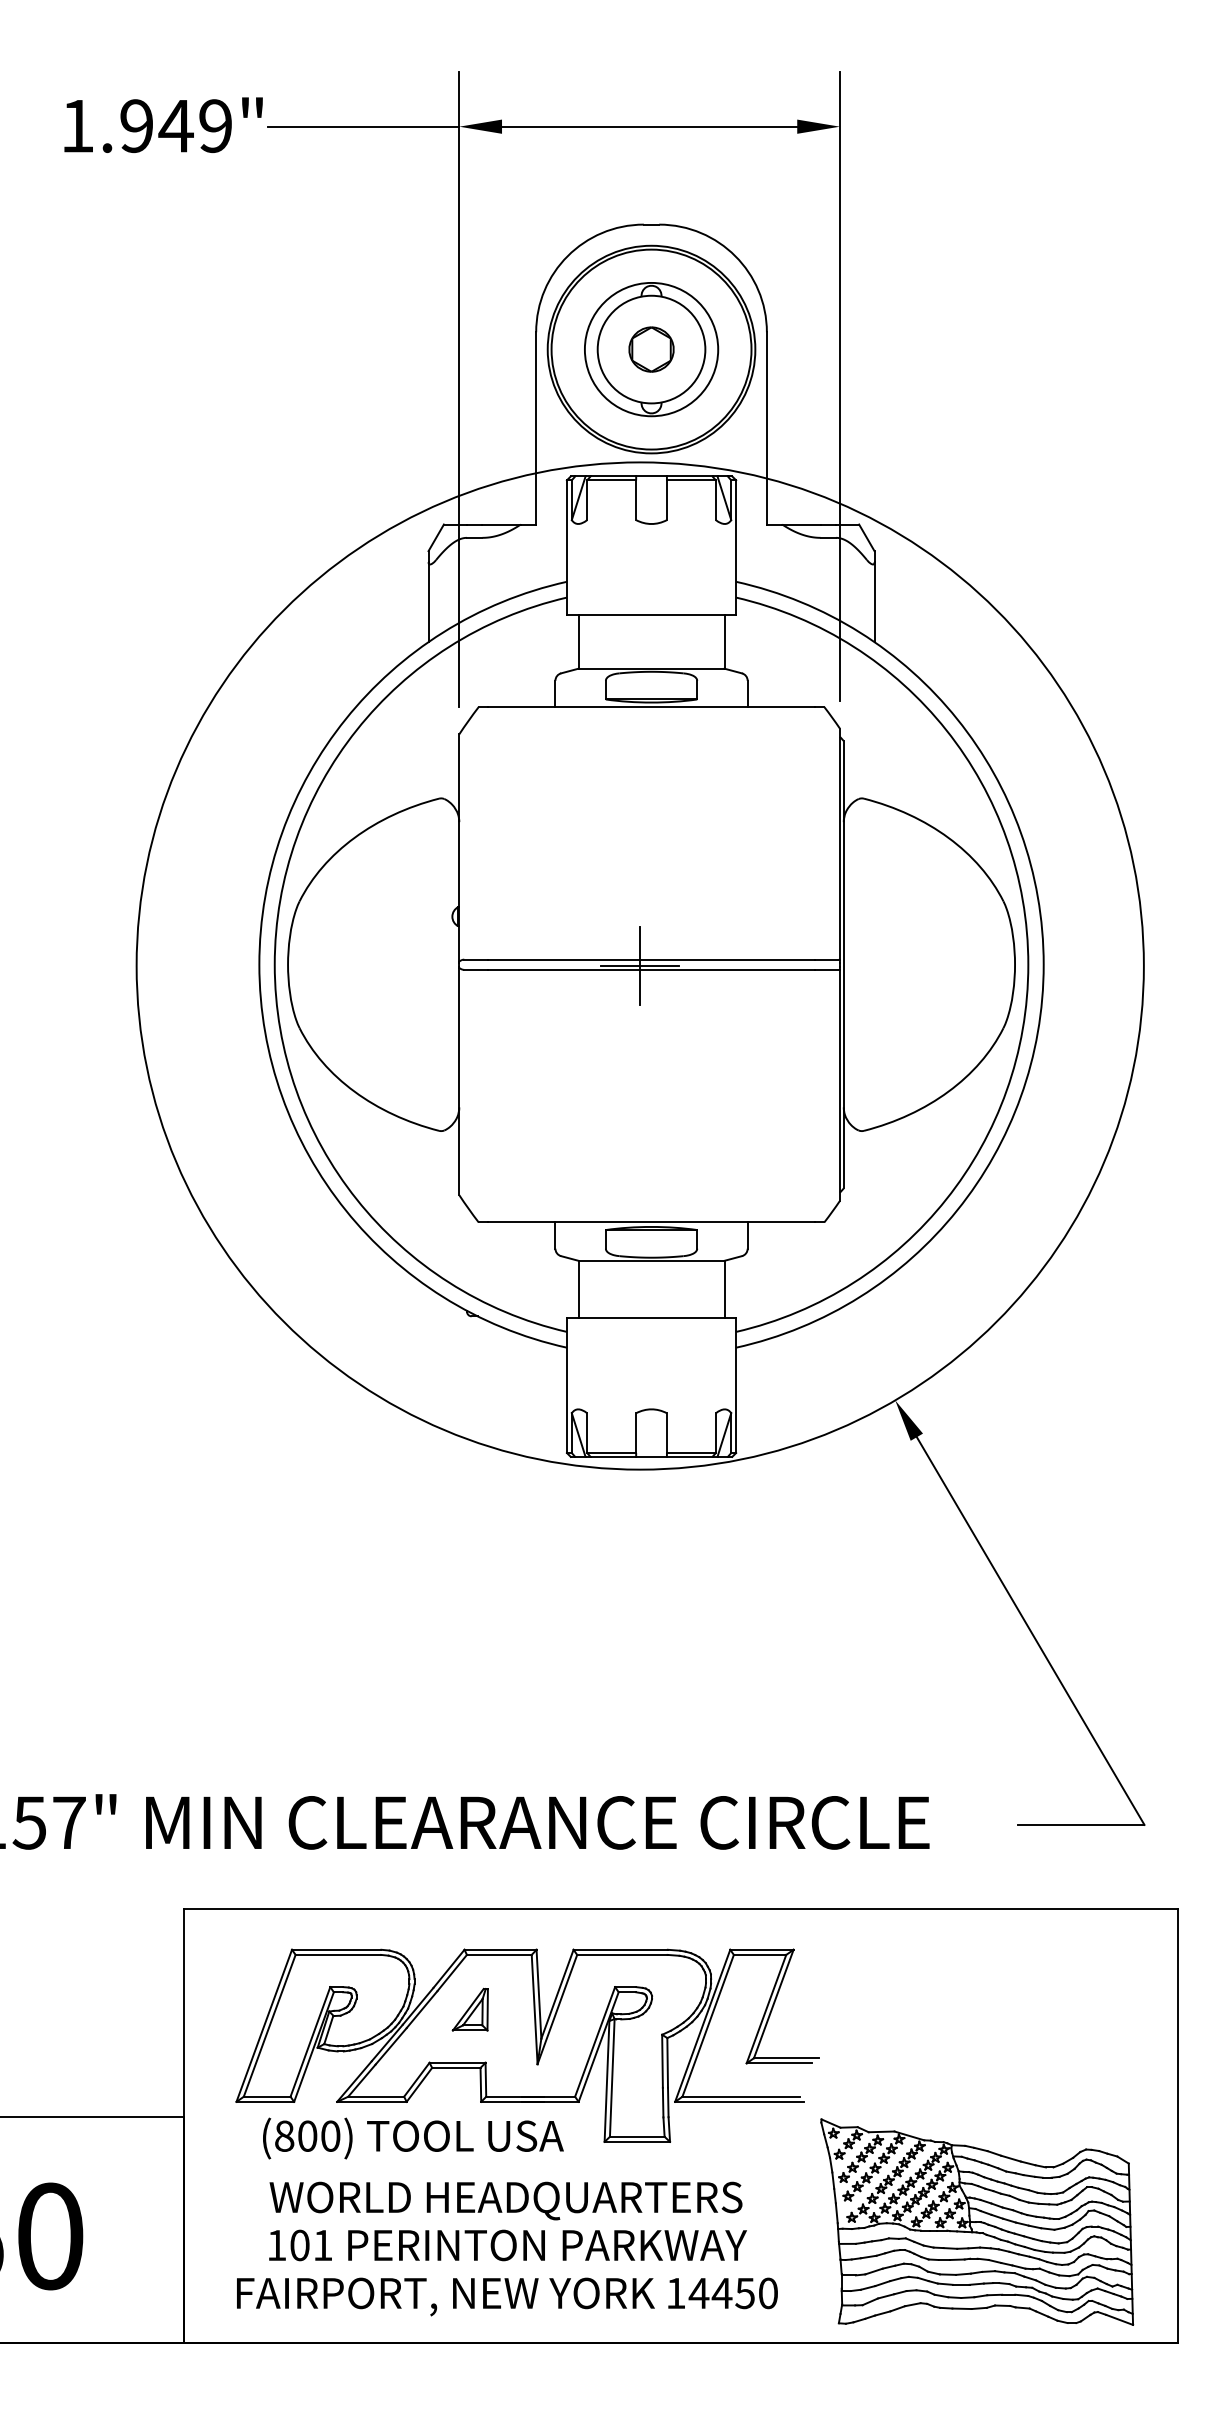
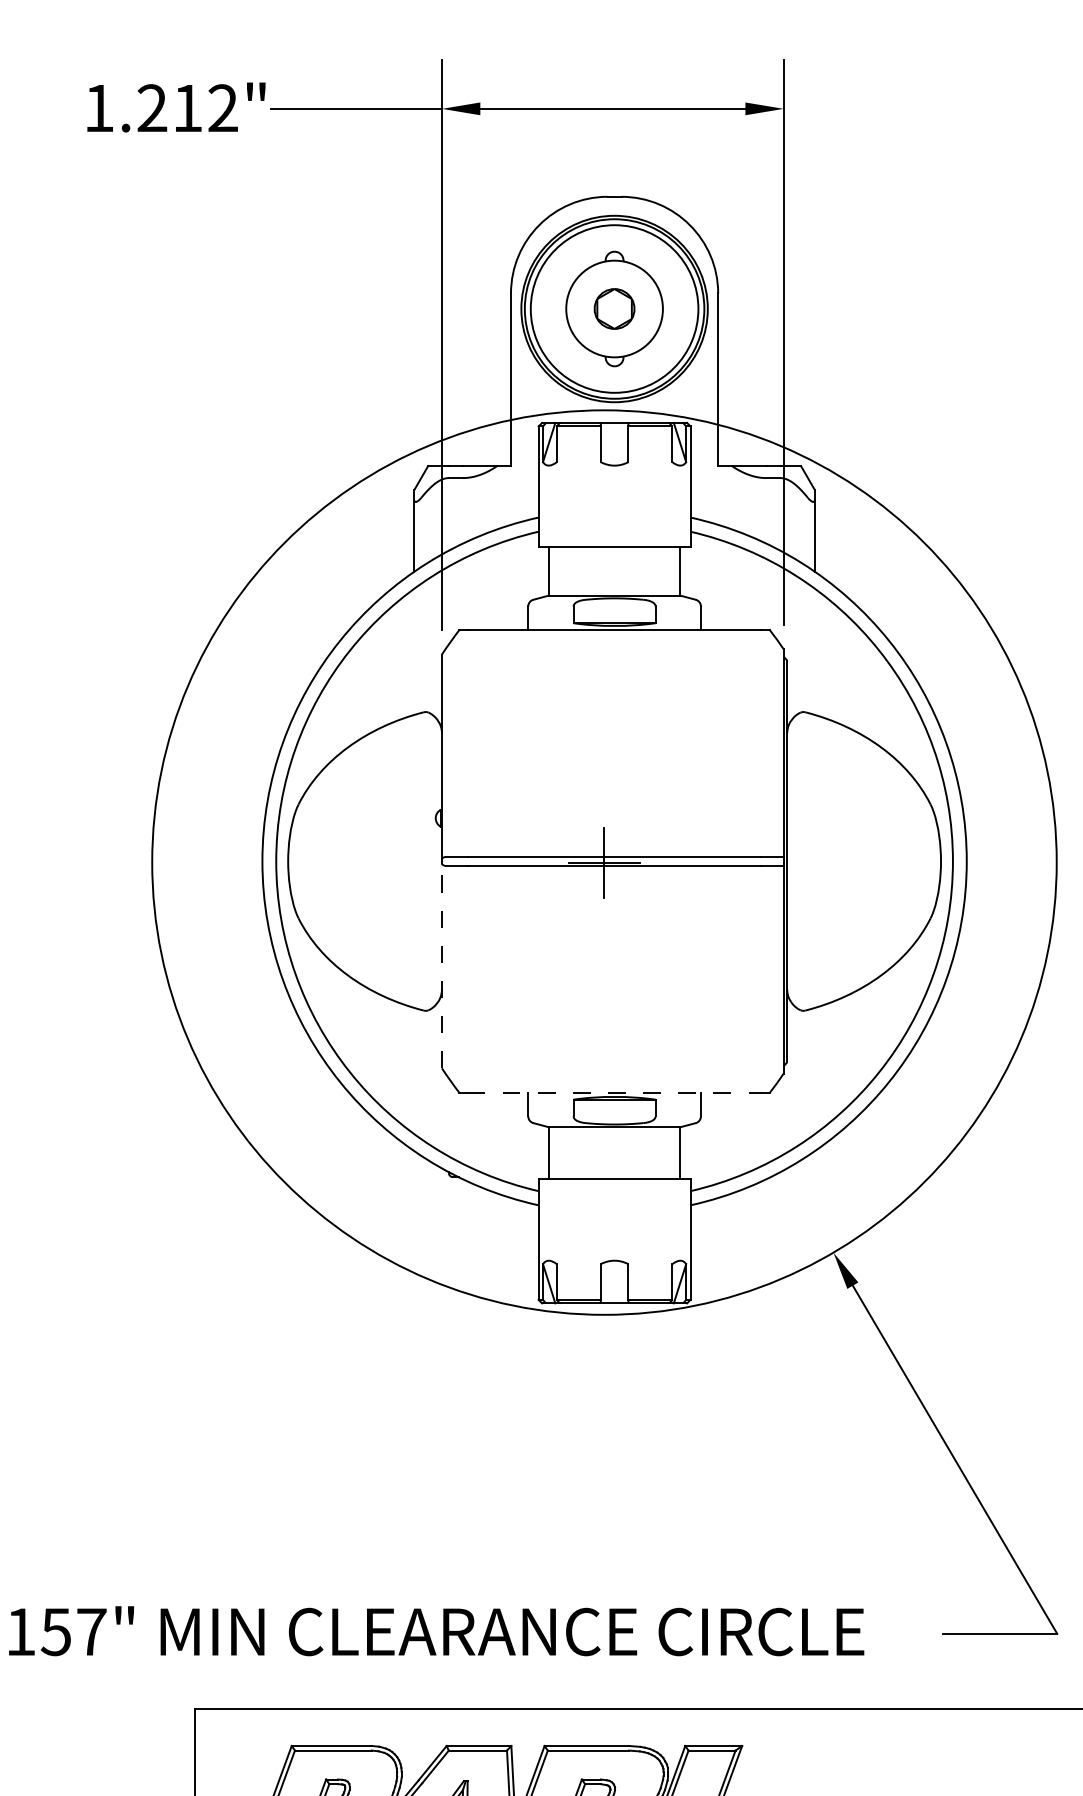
text: (176, 126) -> (188, 108), 1.949" -> 1.212"
circle: (651, 349) -> (614, 308), size x1.4
line: (459, 1081) -> (442, 966), solid -> dashed
line: (652, 1222) -> (615, 1092), solid -> dashed

